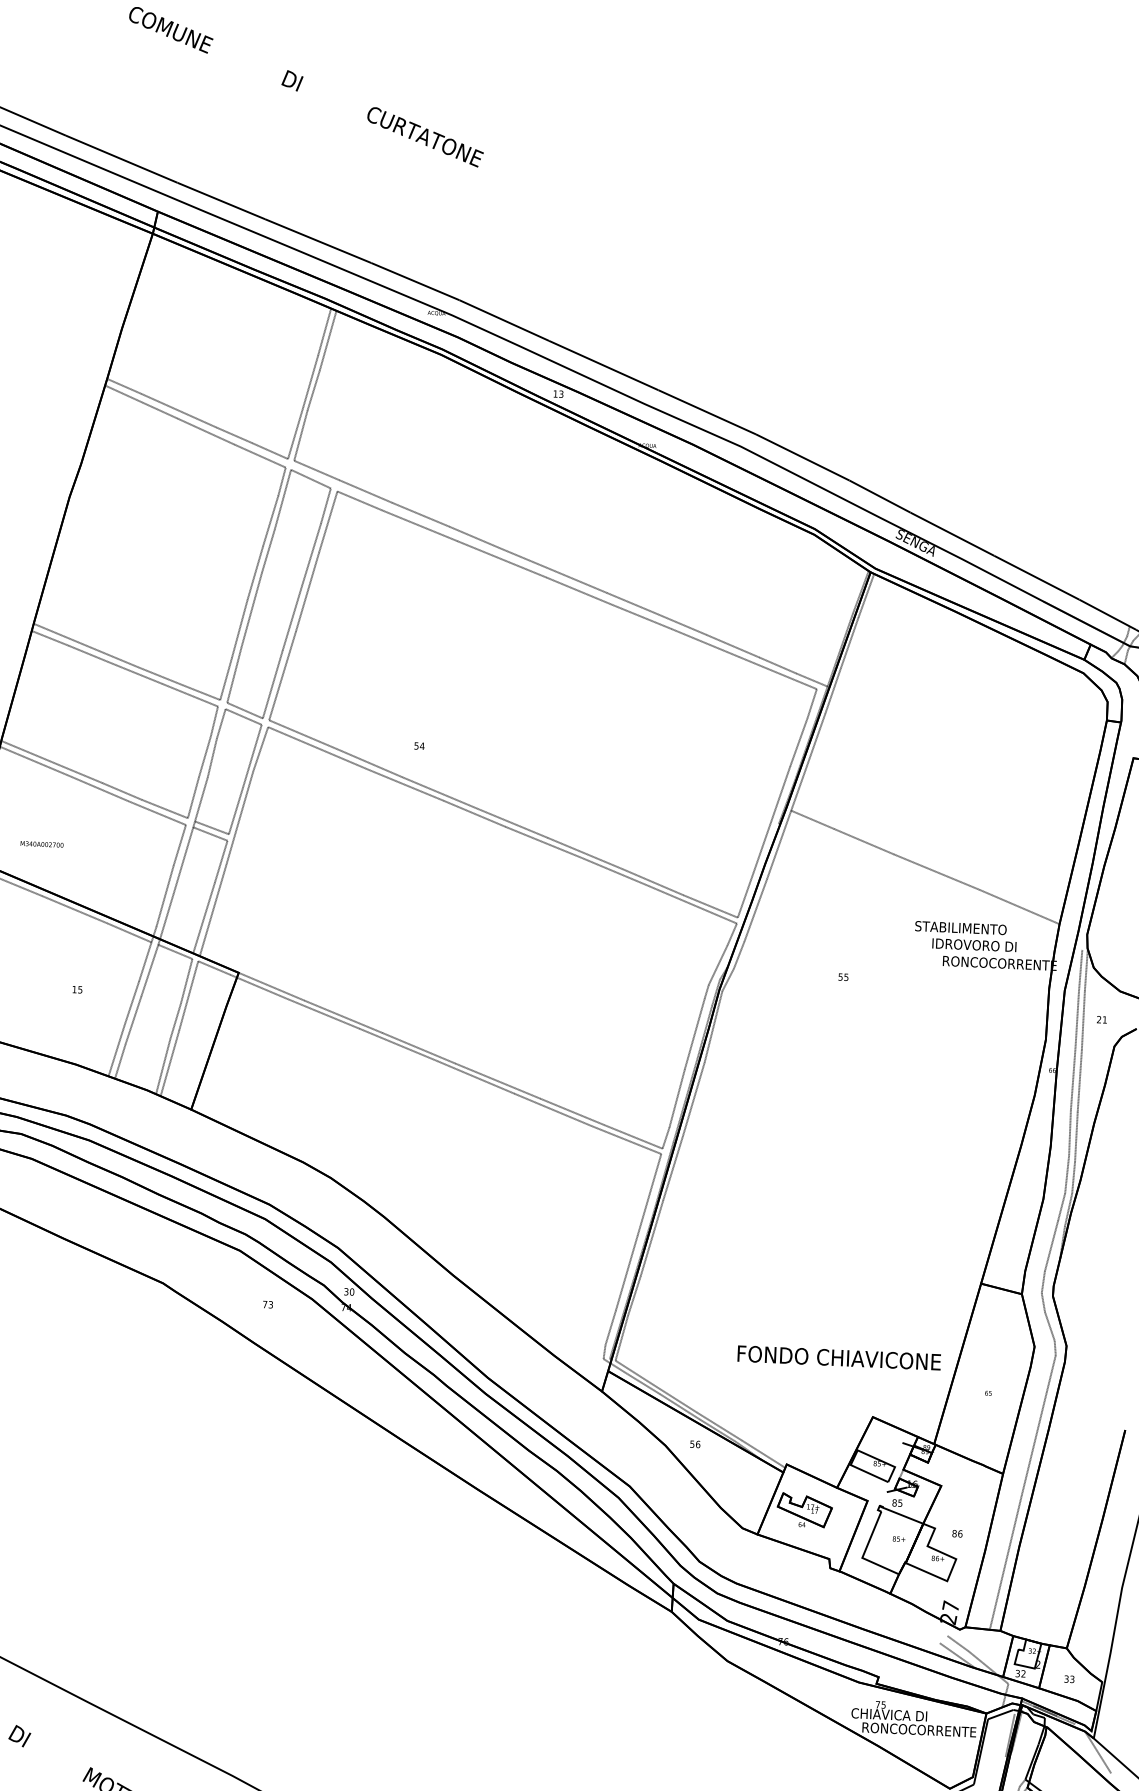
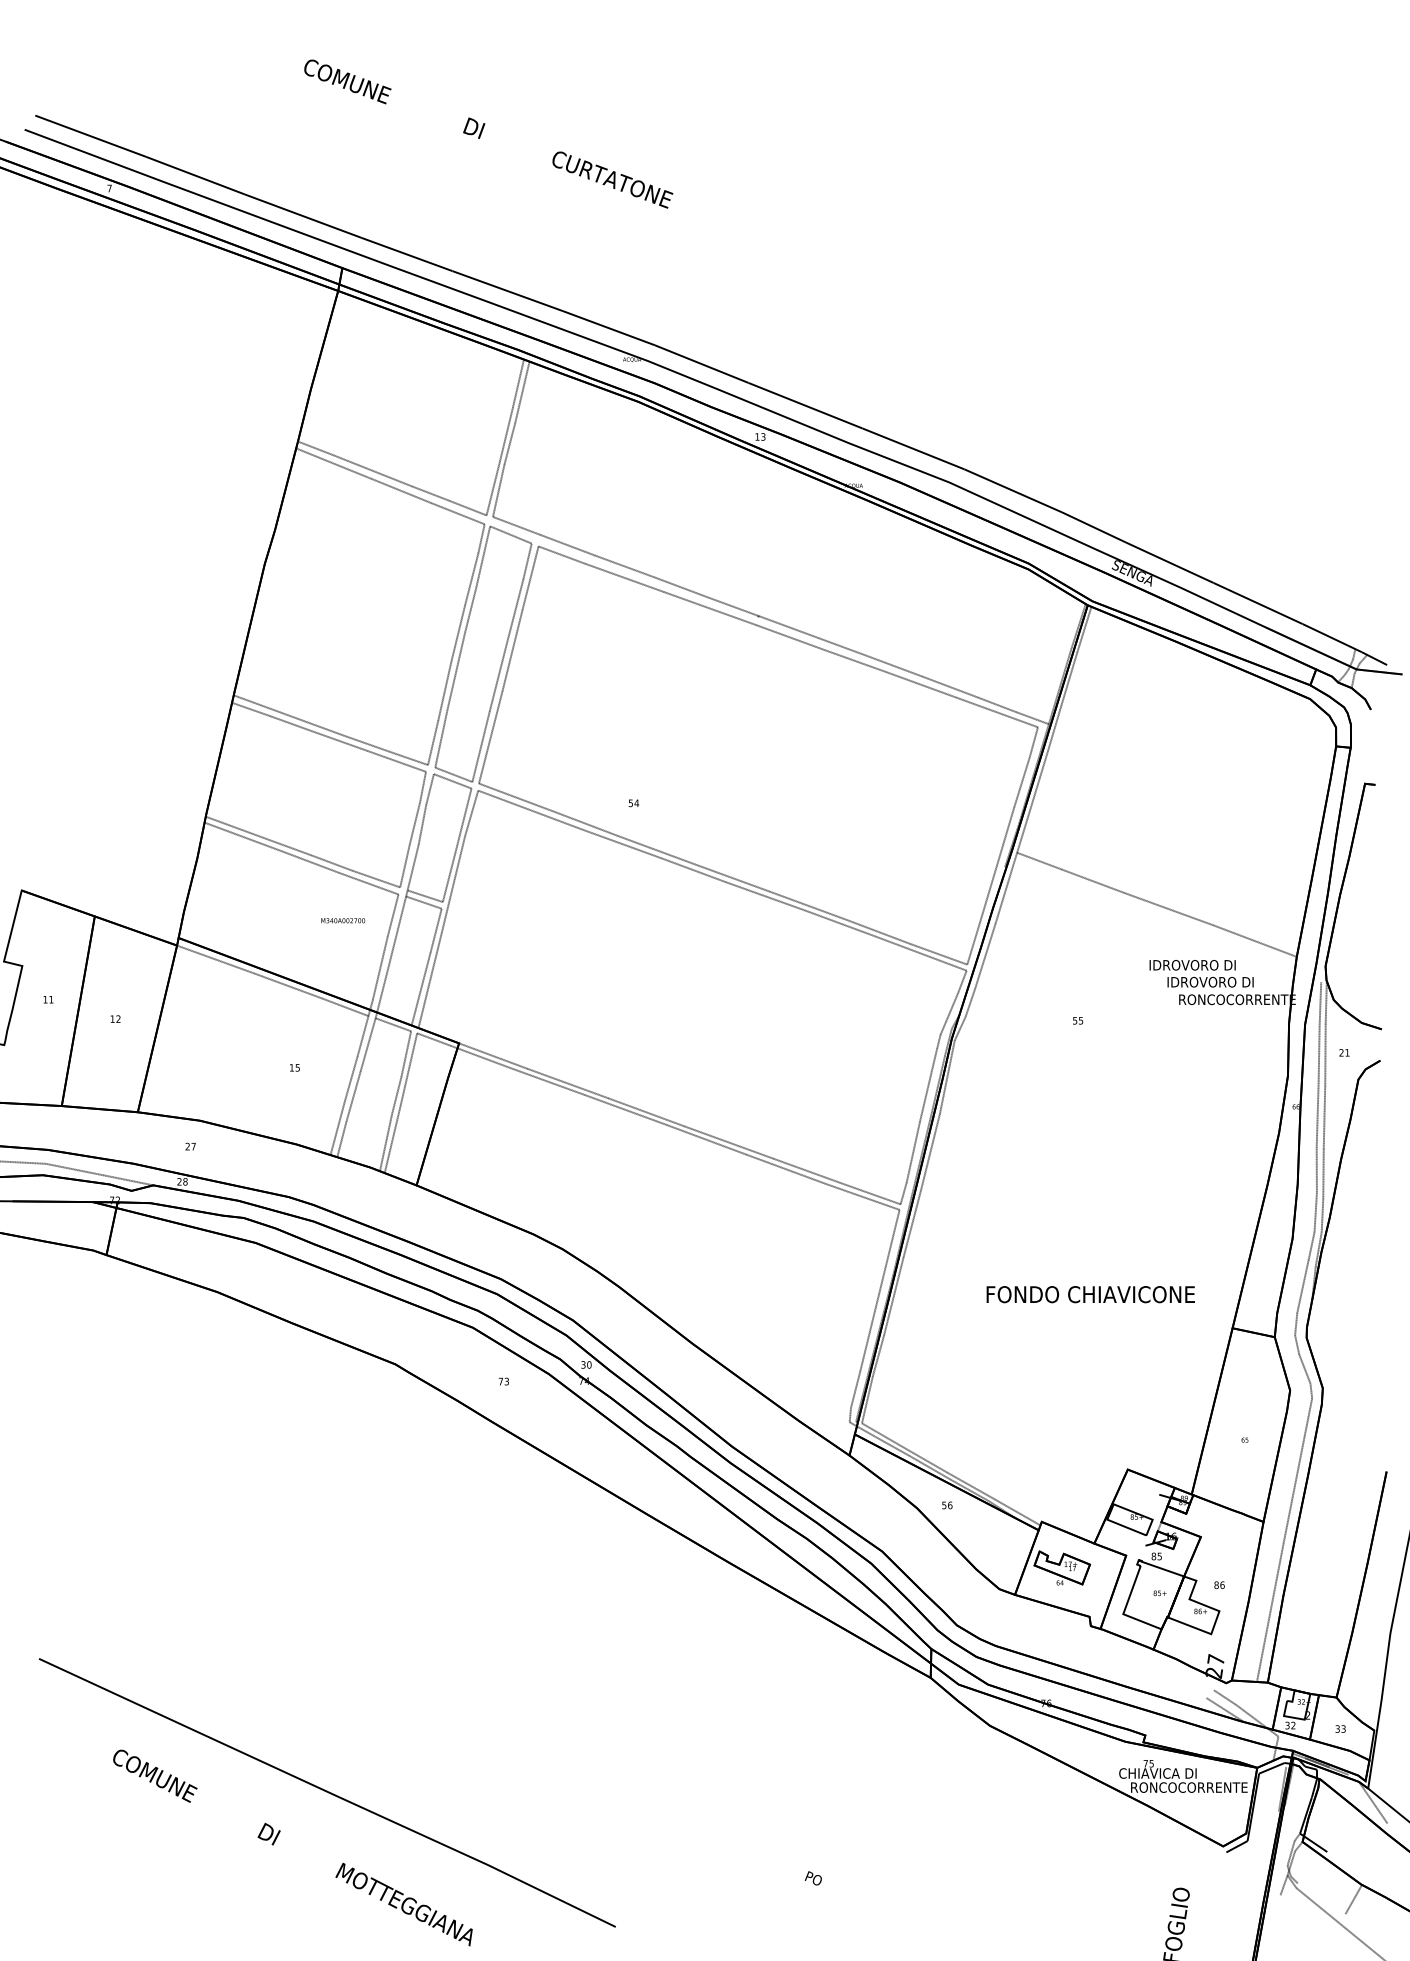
text: (42, 844) -> (343, 920), moved
text: (960, 928) -> (1195, 965), STABILIMENTO -> IDROVORO DI
text: (839, 1357) -> (1090, 1294), moved

